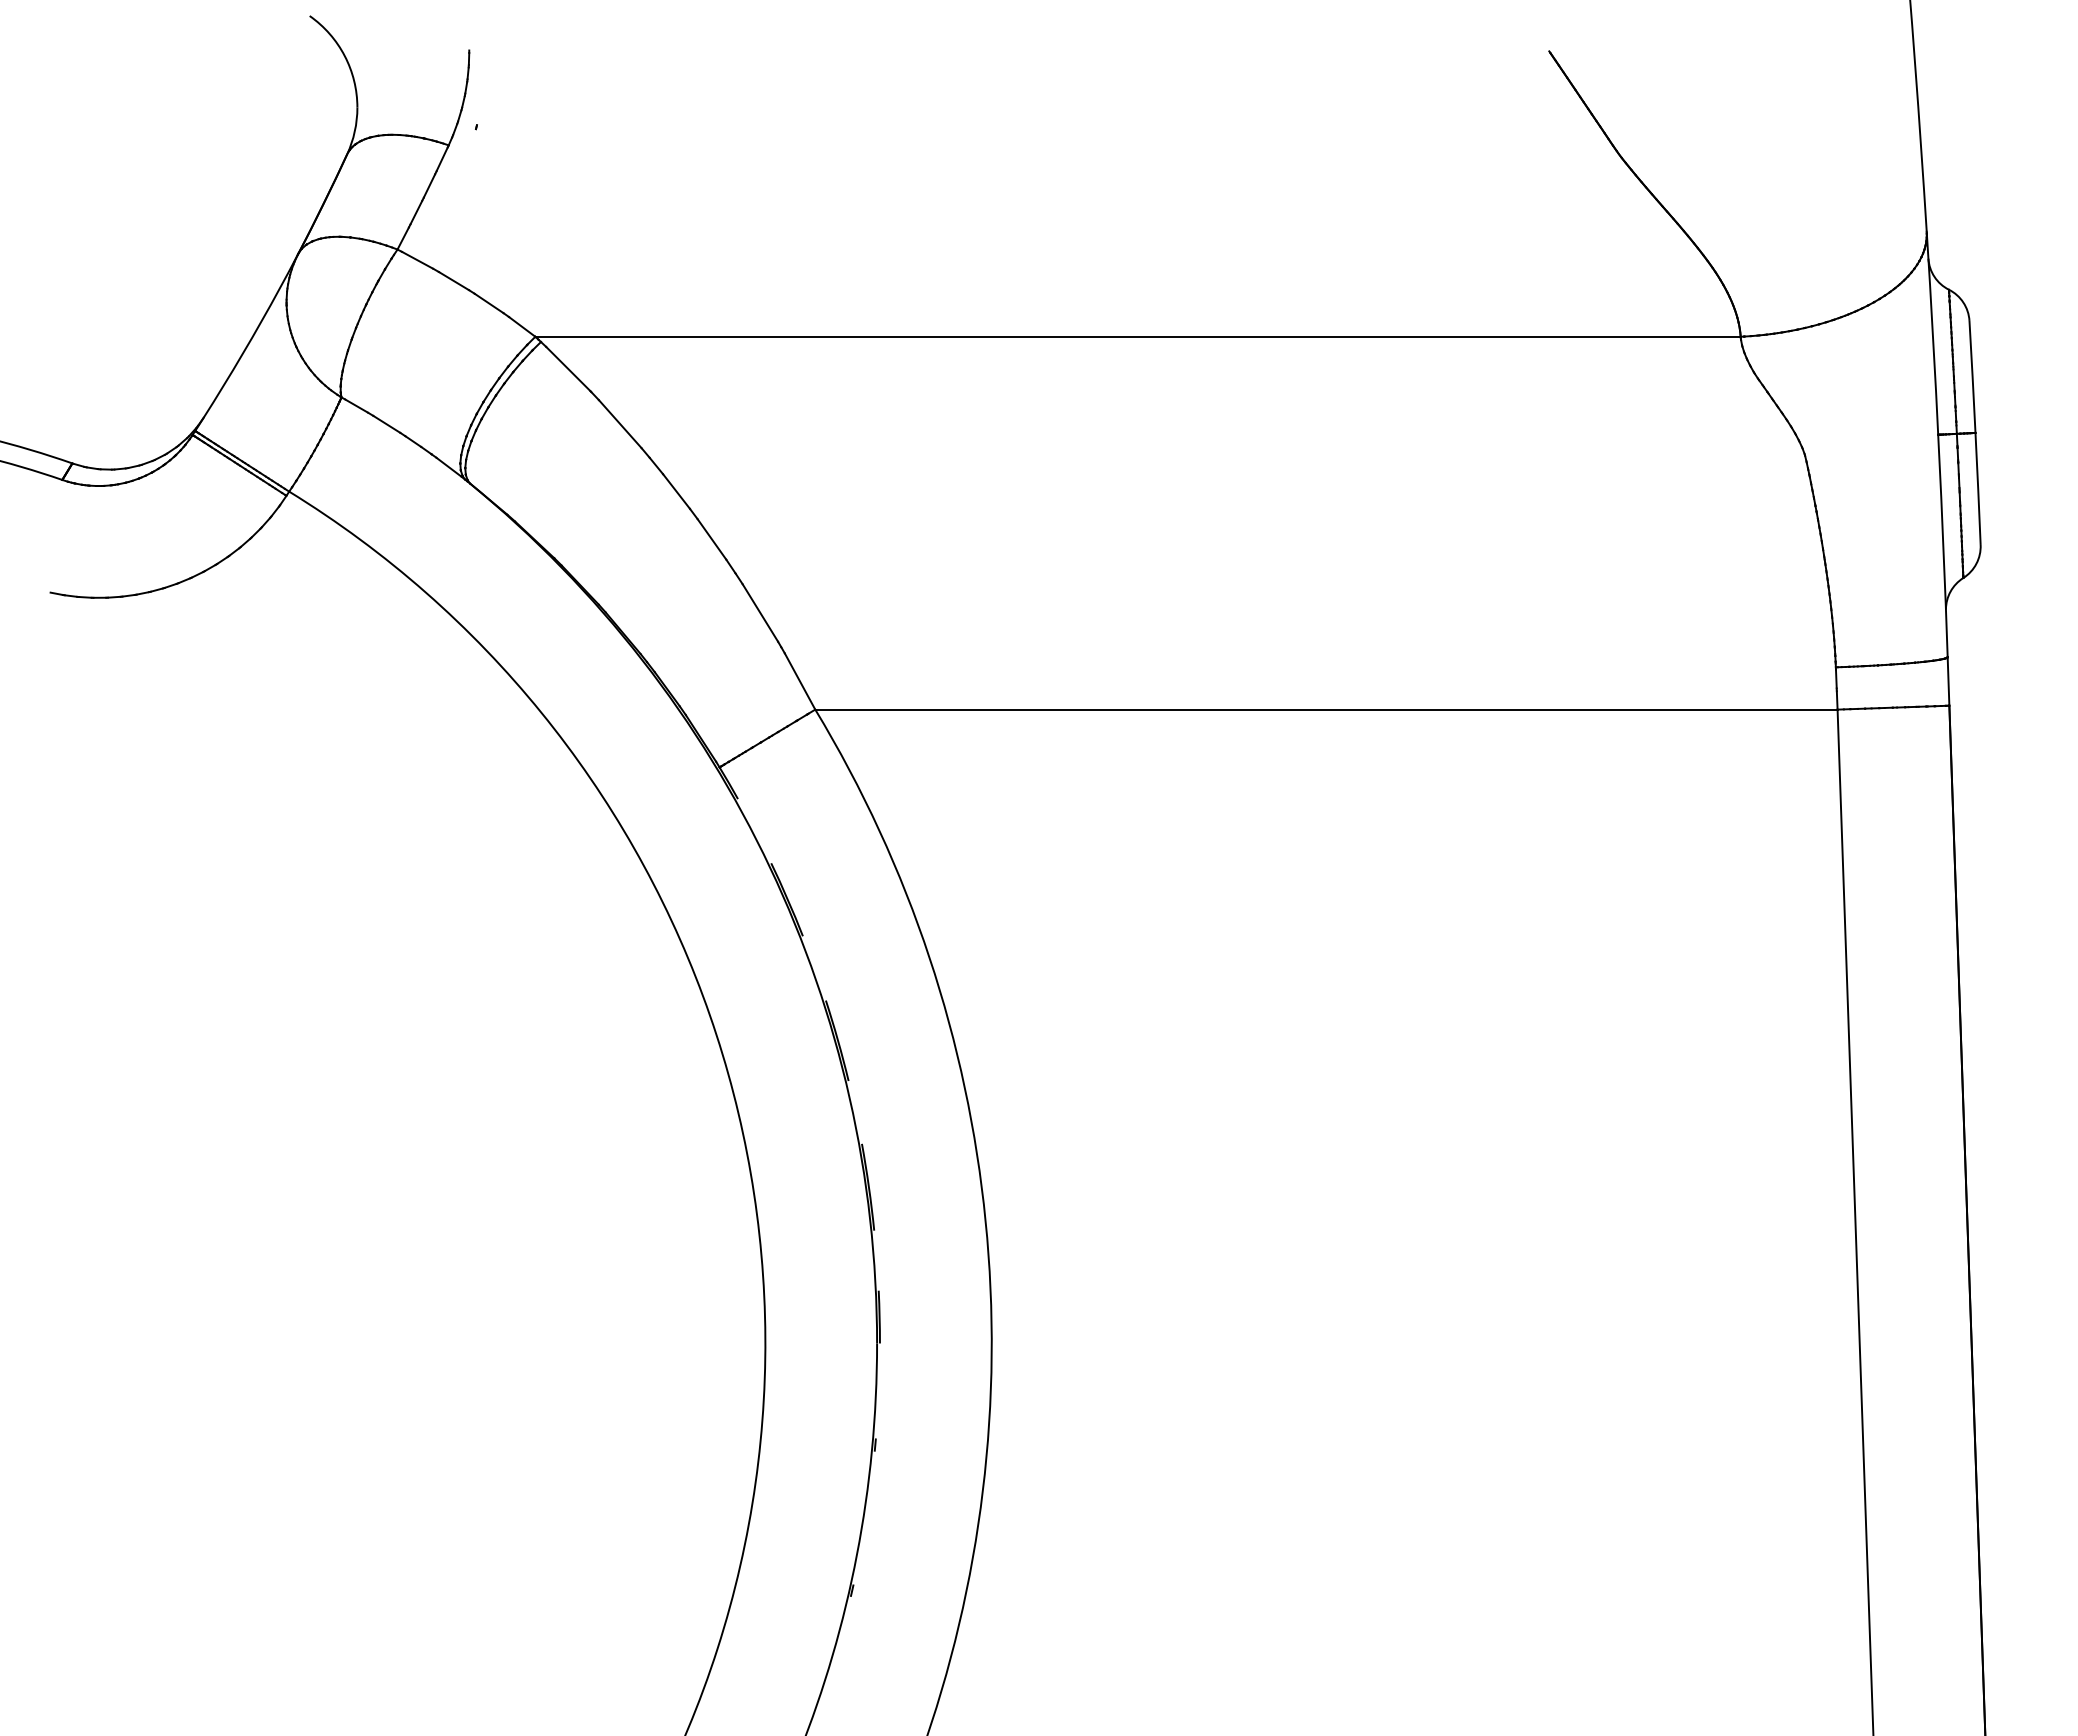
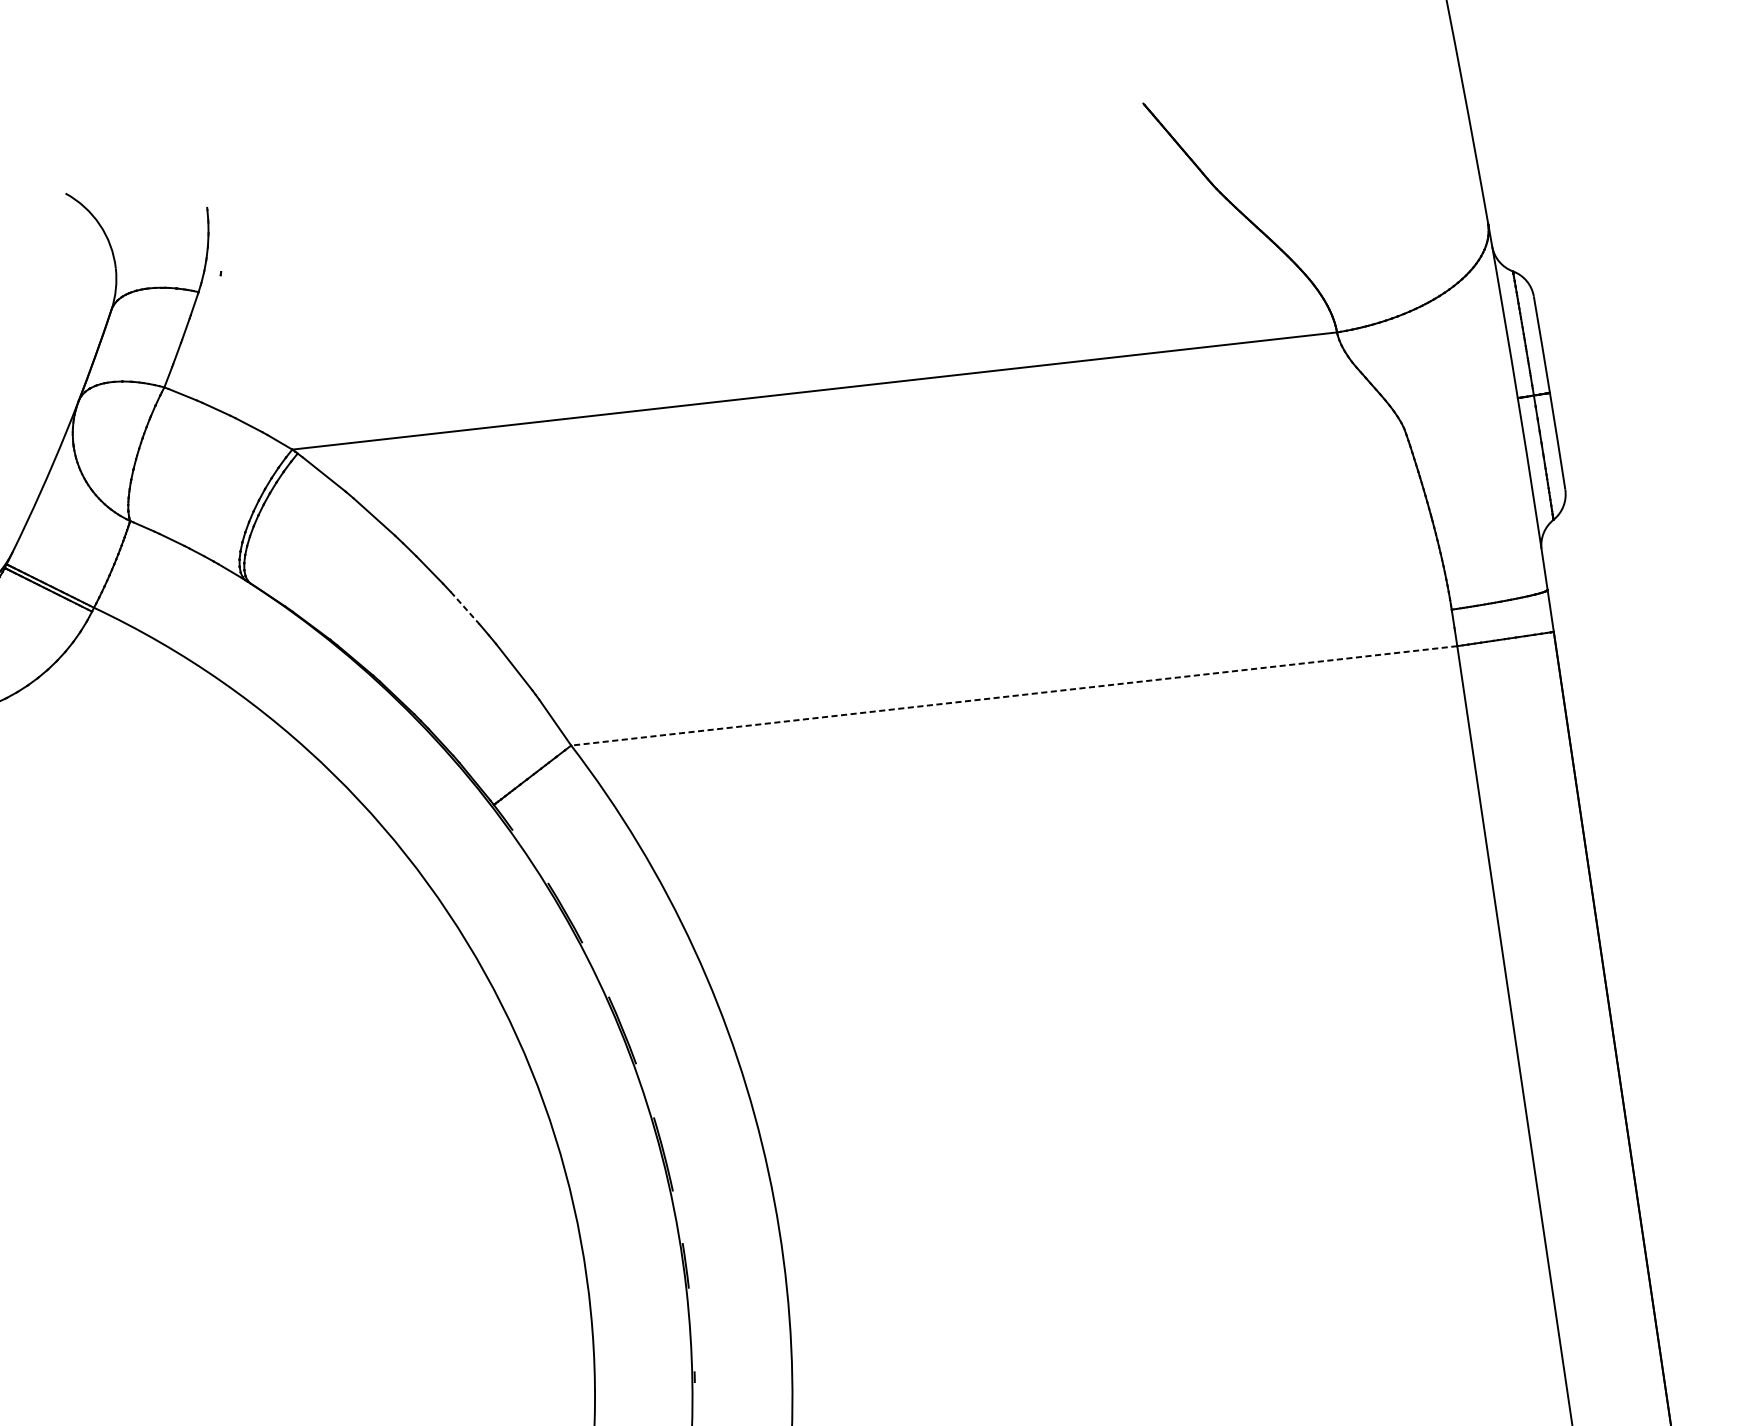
line: (711, 539) -> (464, 608), solid -> dashed
line: (1325, 709) -> (1013, 695), solid -> dashed

